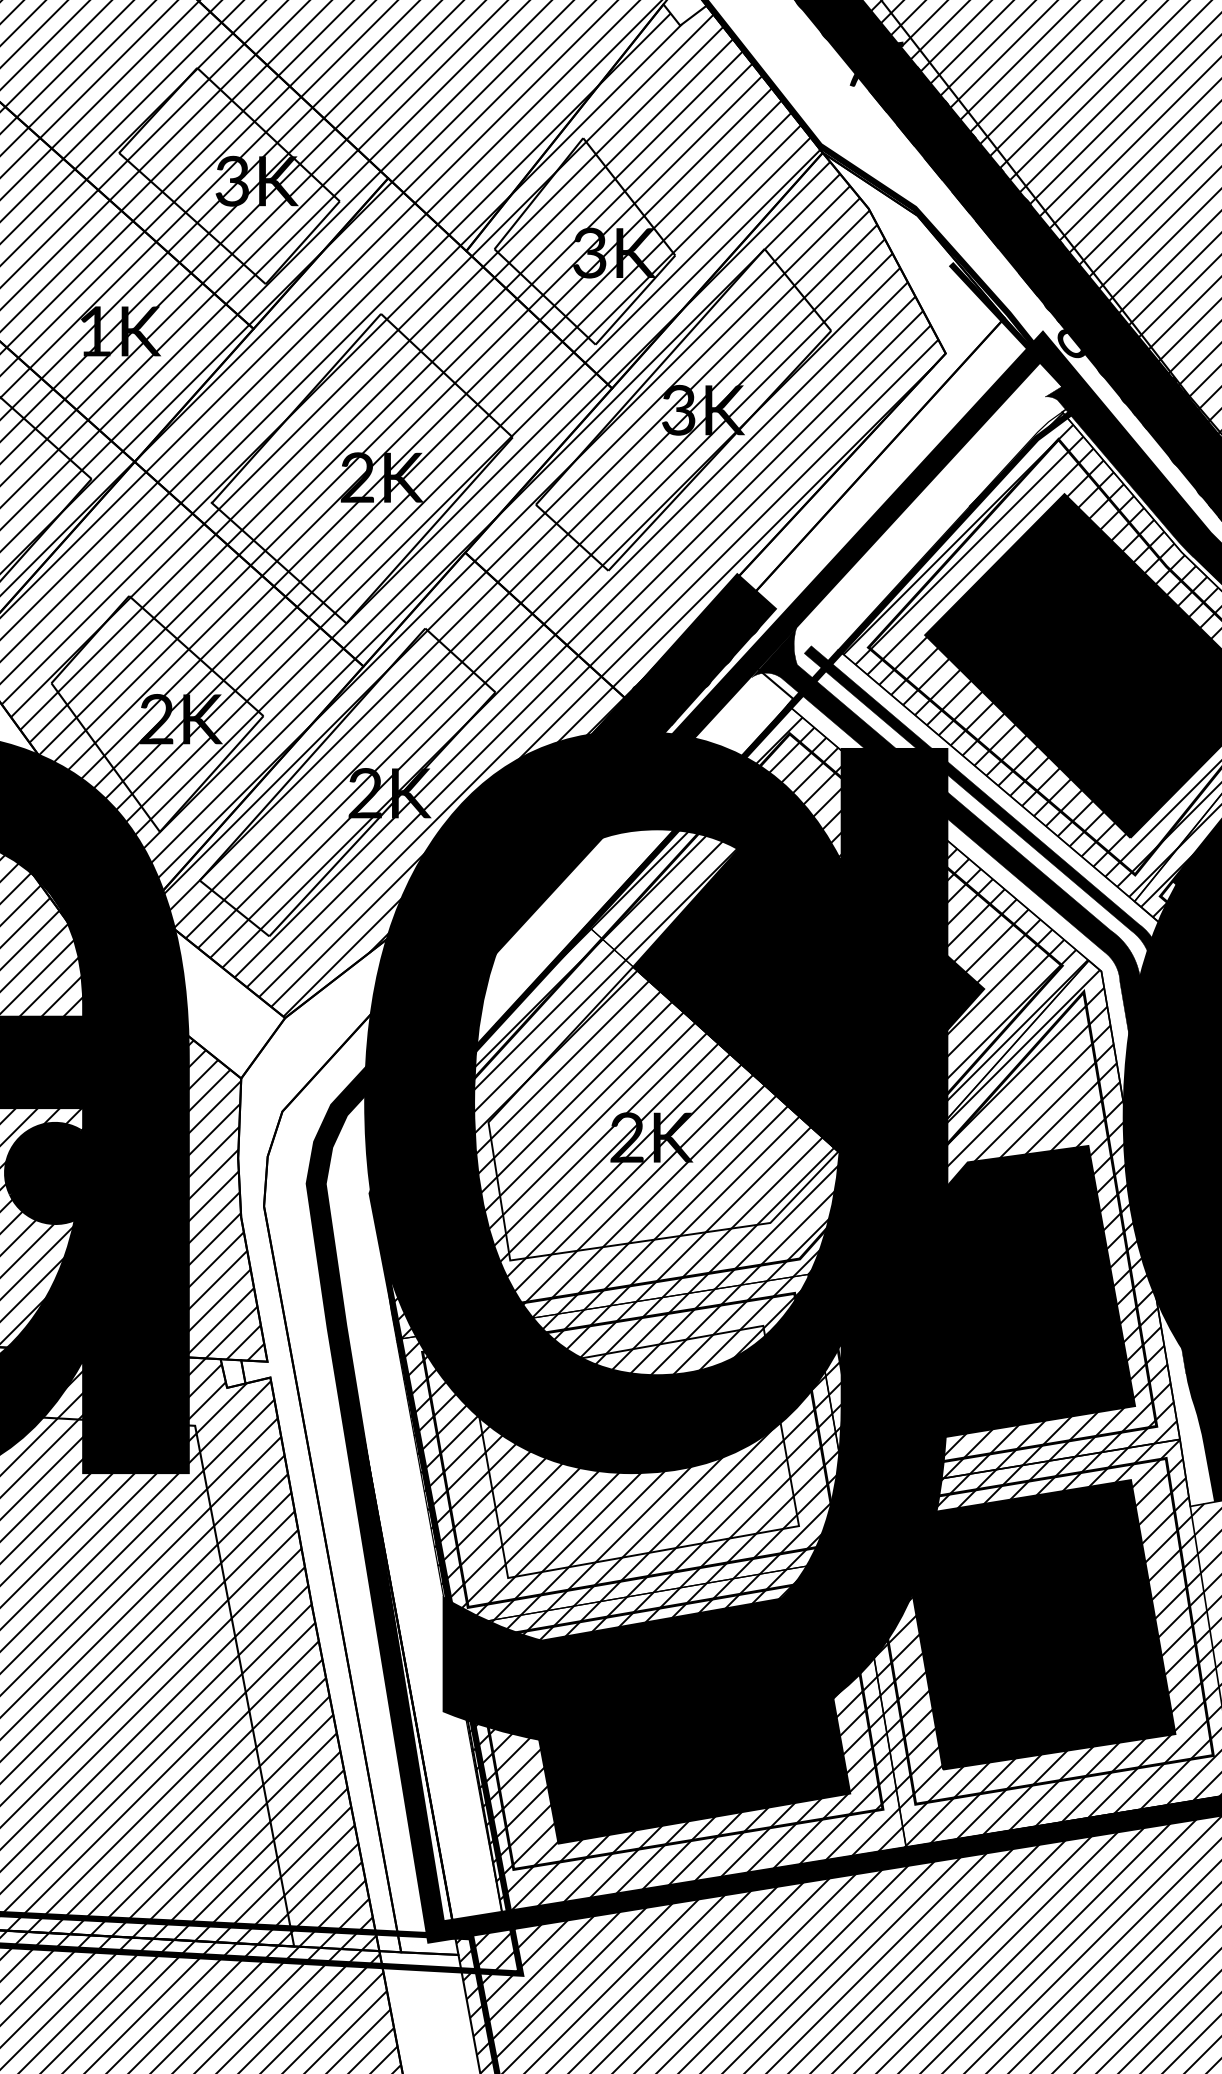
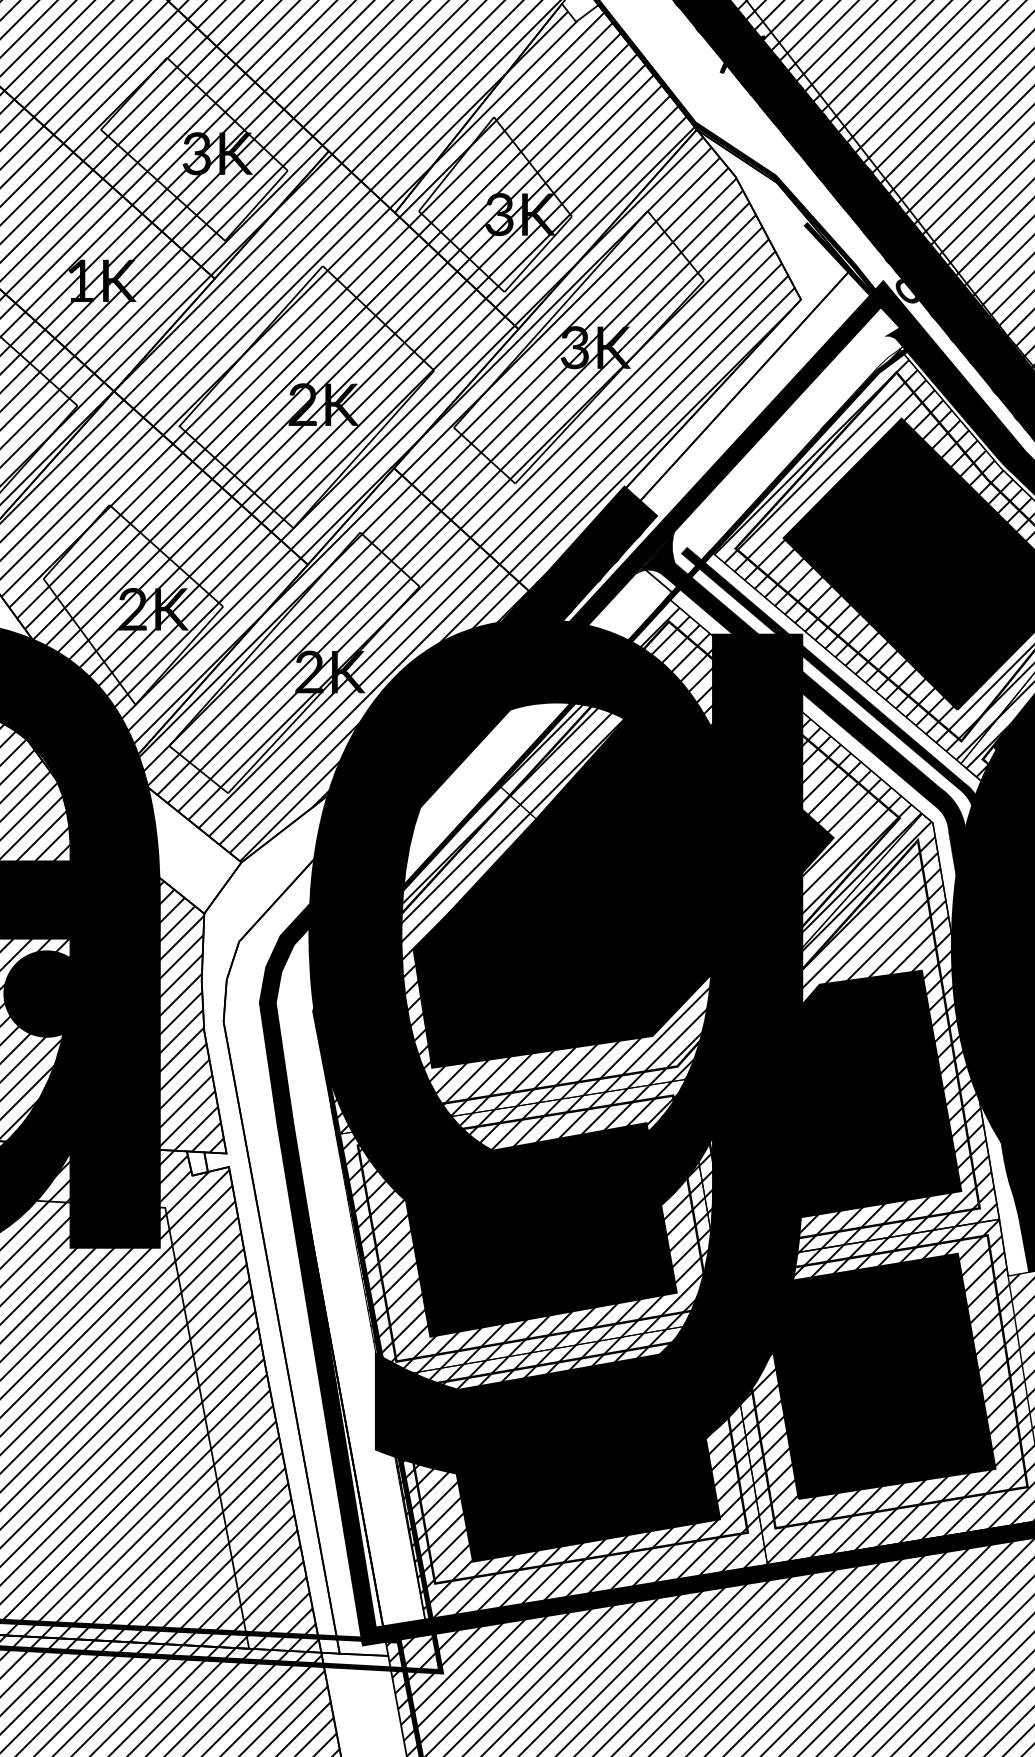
fill: (662, 1113) -> (561, 943), added
fill: (635, 1451) -> (538, 1229), added

